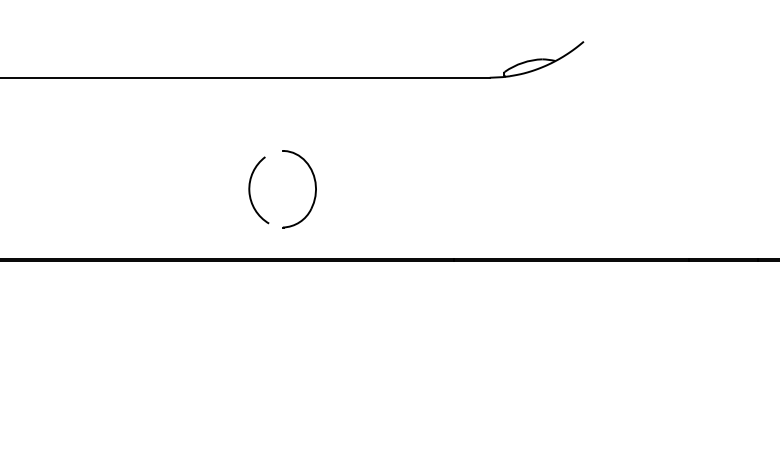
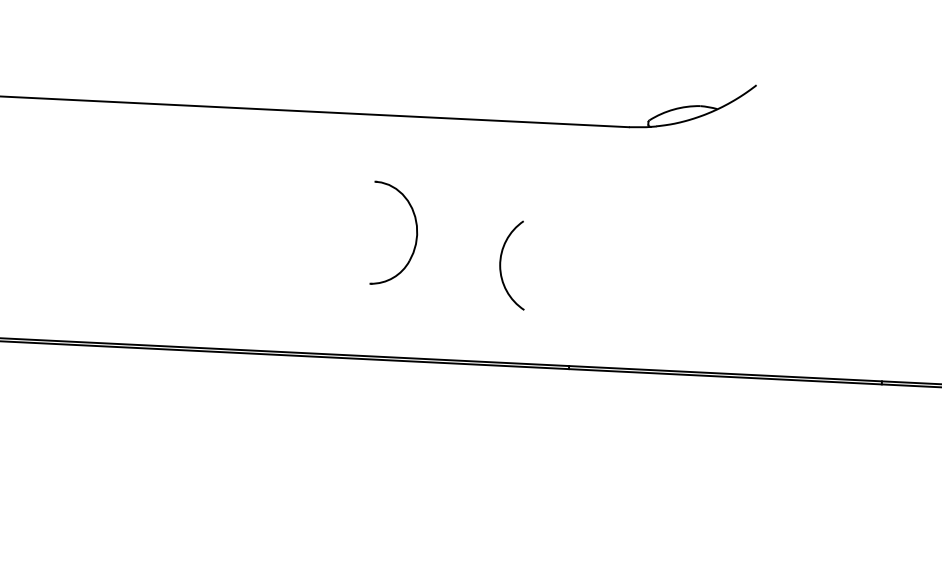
arc: (250, 190) -> (501, 264), moved
part: (314, 192) -> (414, 239), moved

